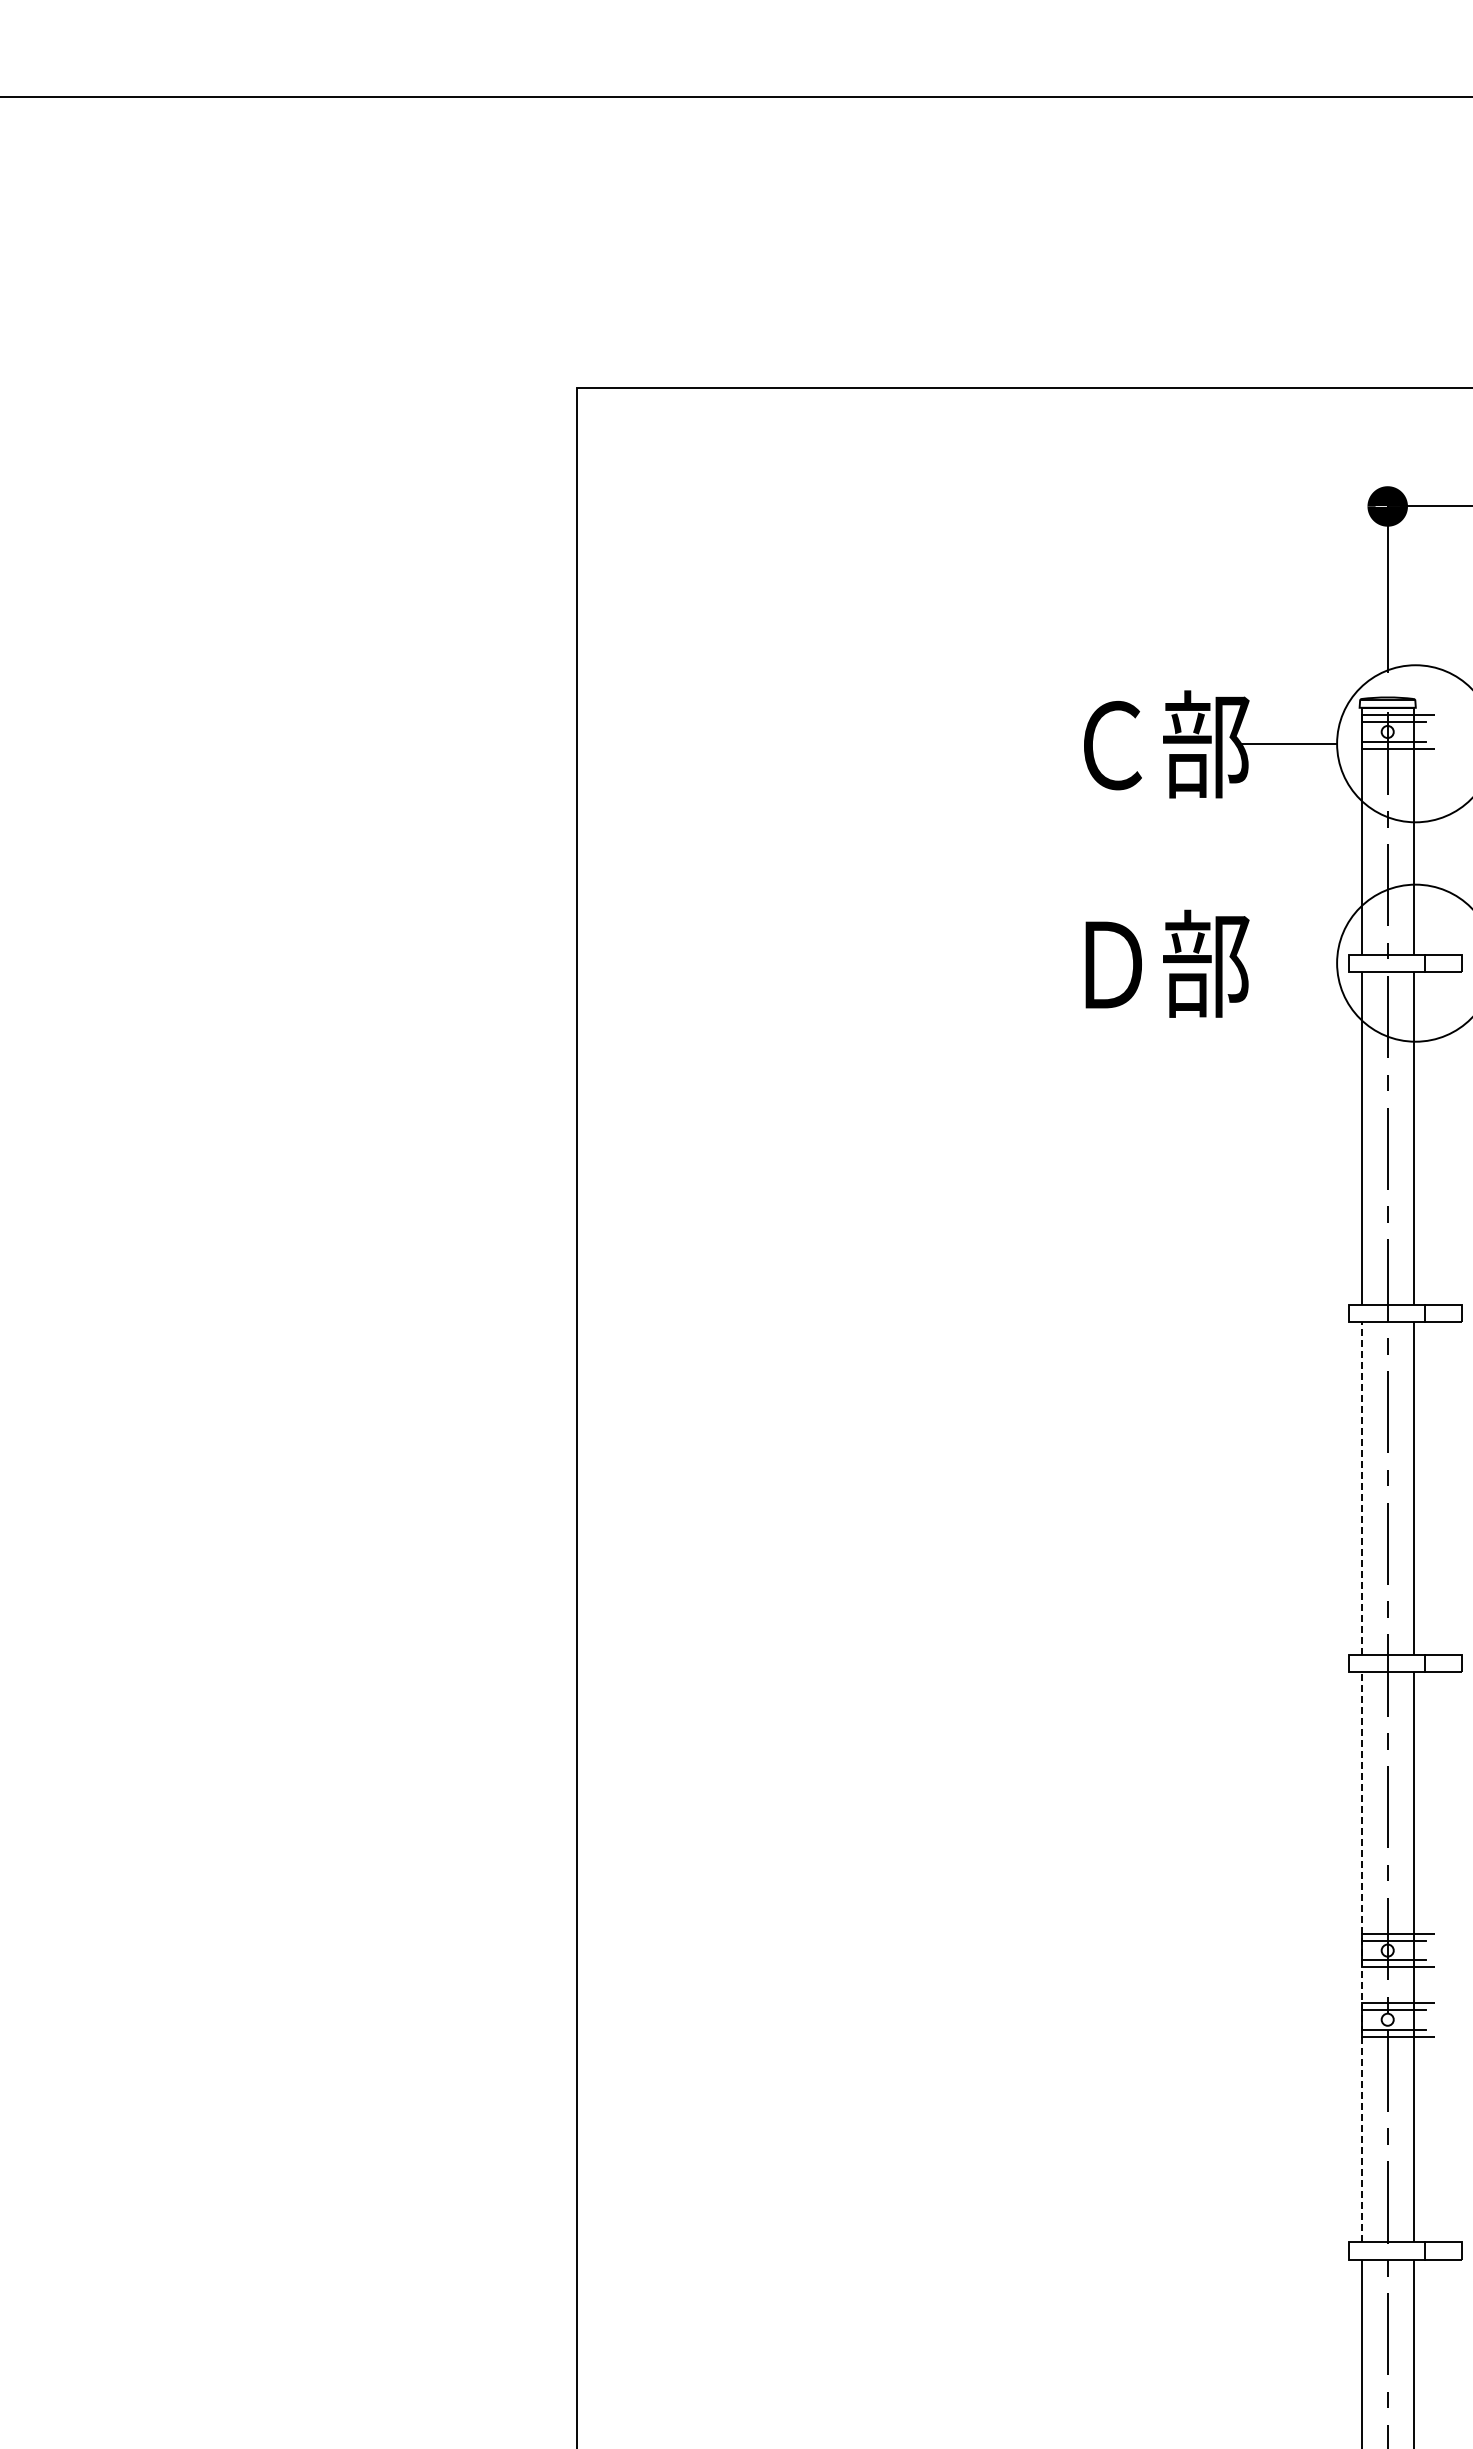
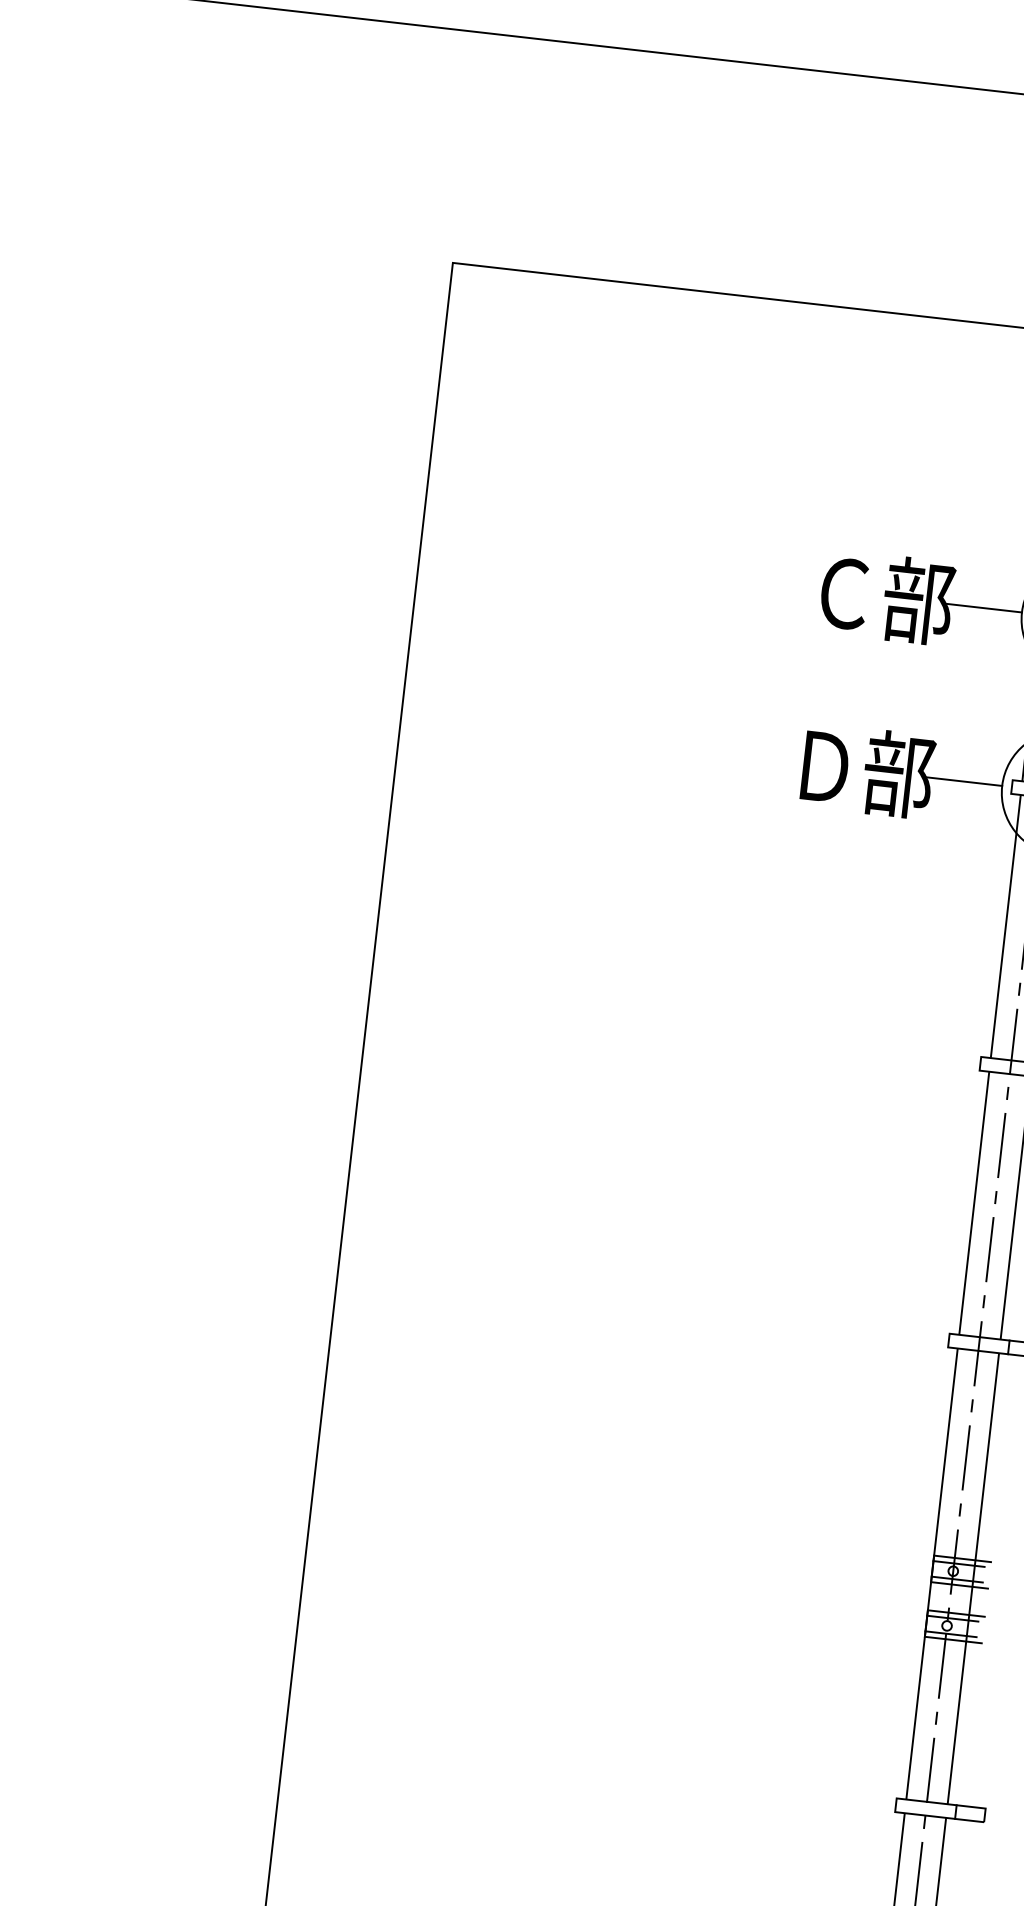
line: (1287, 963) -> (962, 781), added
line: (1361, 1487) -> (974, 1202), dashed -> solid
line: (1361, 1956) -> (932, 1573), dashed -> solid

